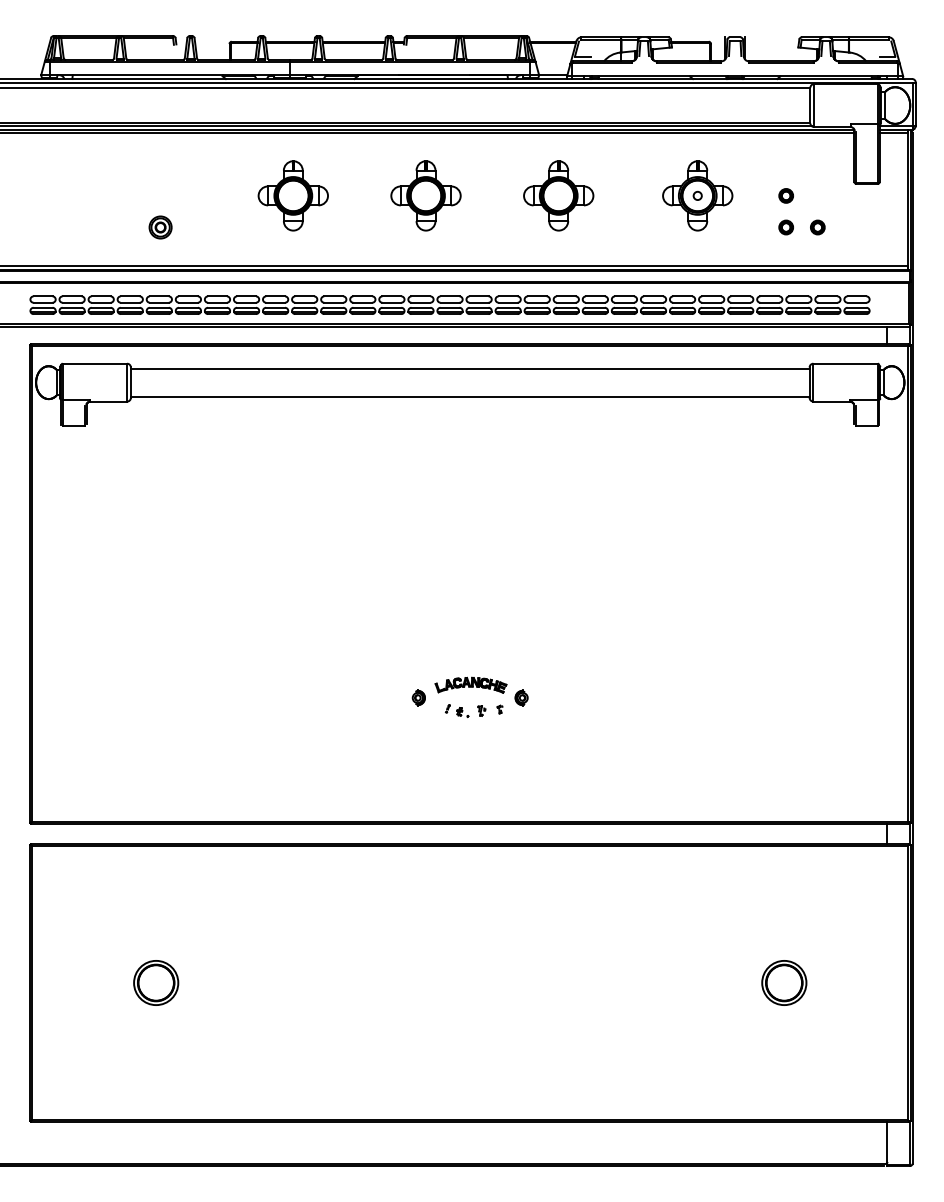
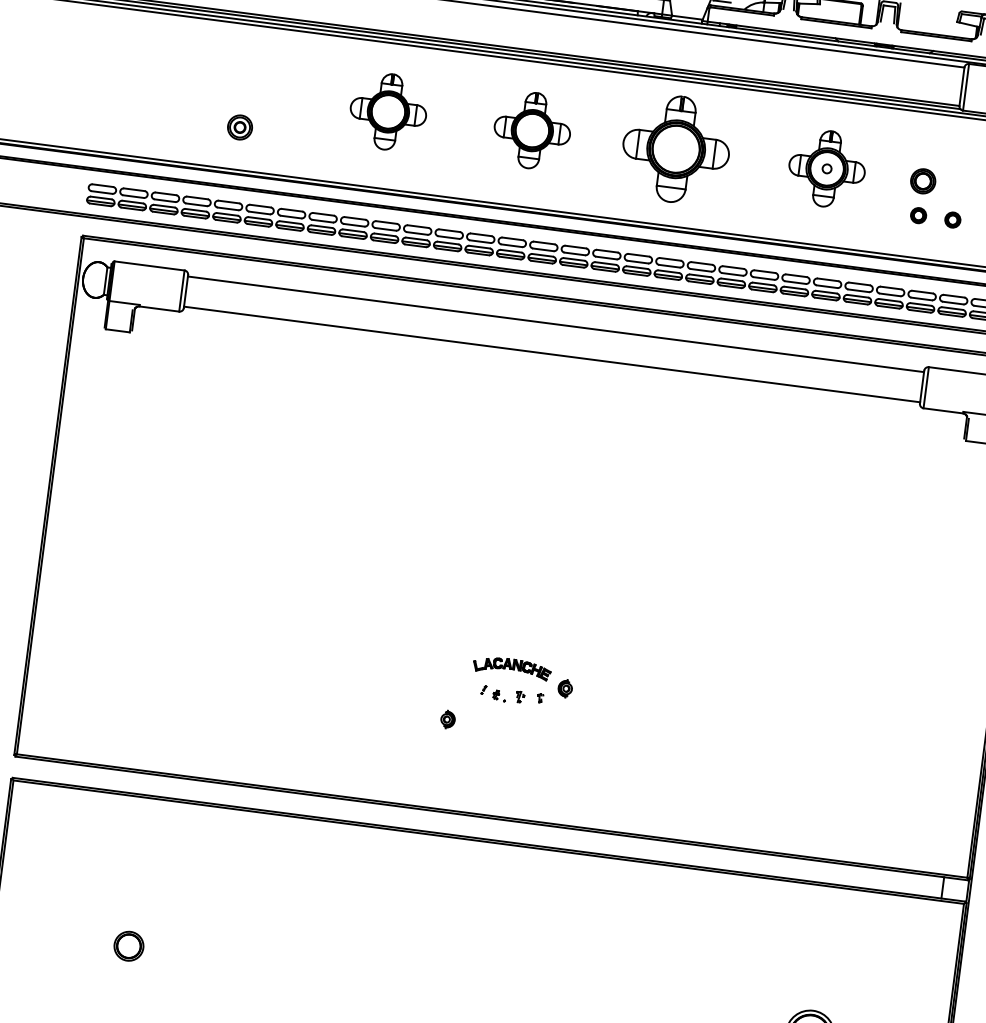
part: (558, 195) -> (676, 148), size x1.4
part: (785, 195) -> (922, 180), size x1.6
part: (418, 697) -> (447, 719), moved
part: (156, 982) -> (129, 945), size x0.6

